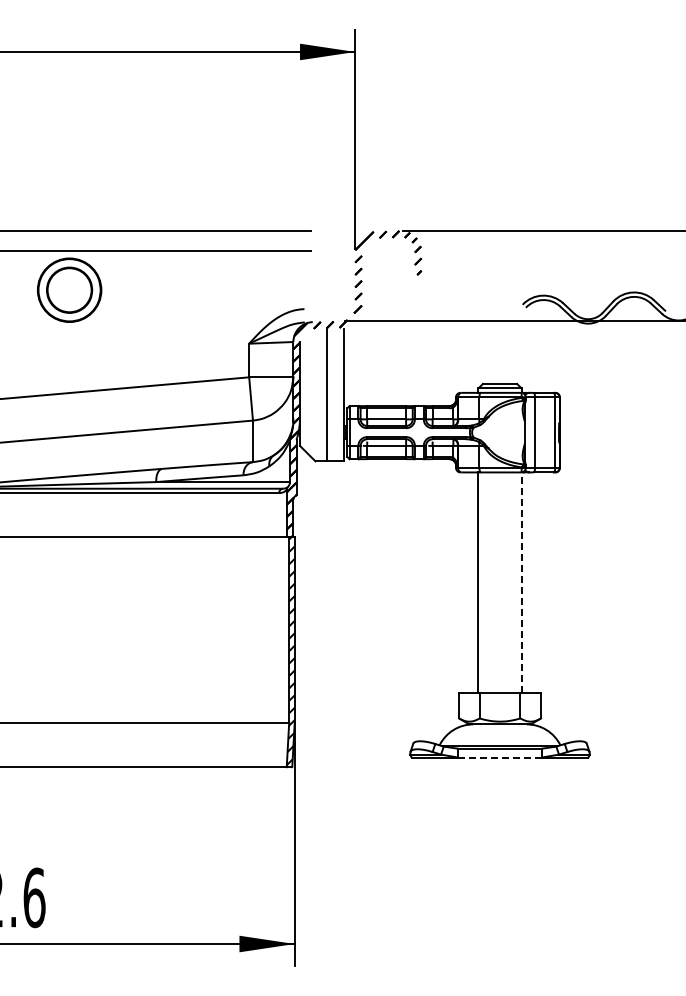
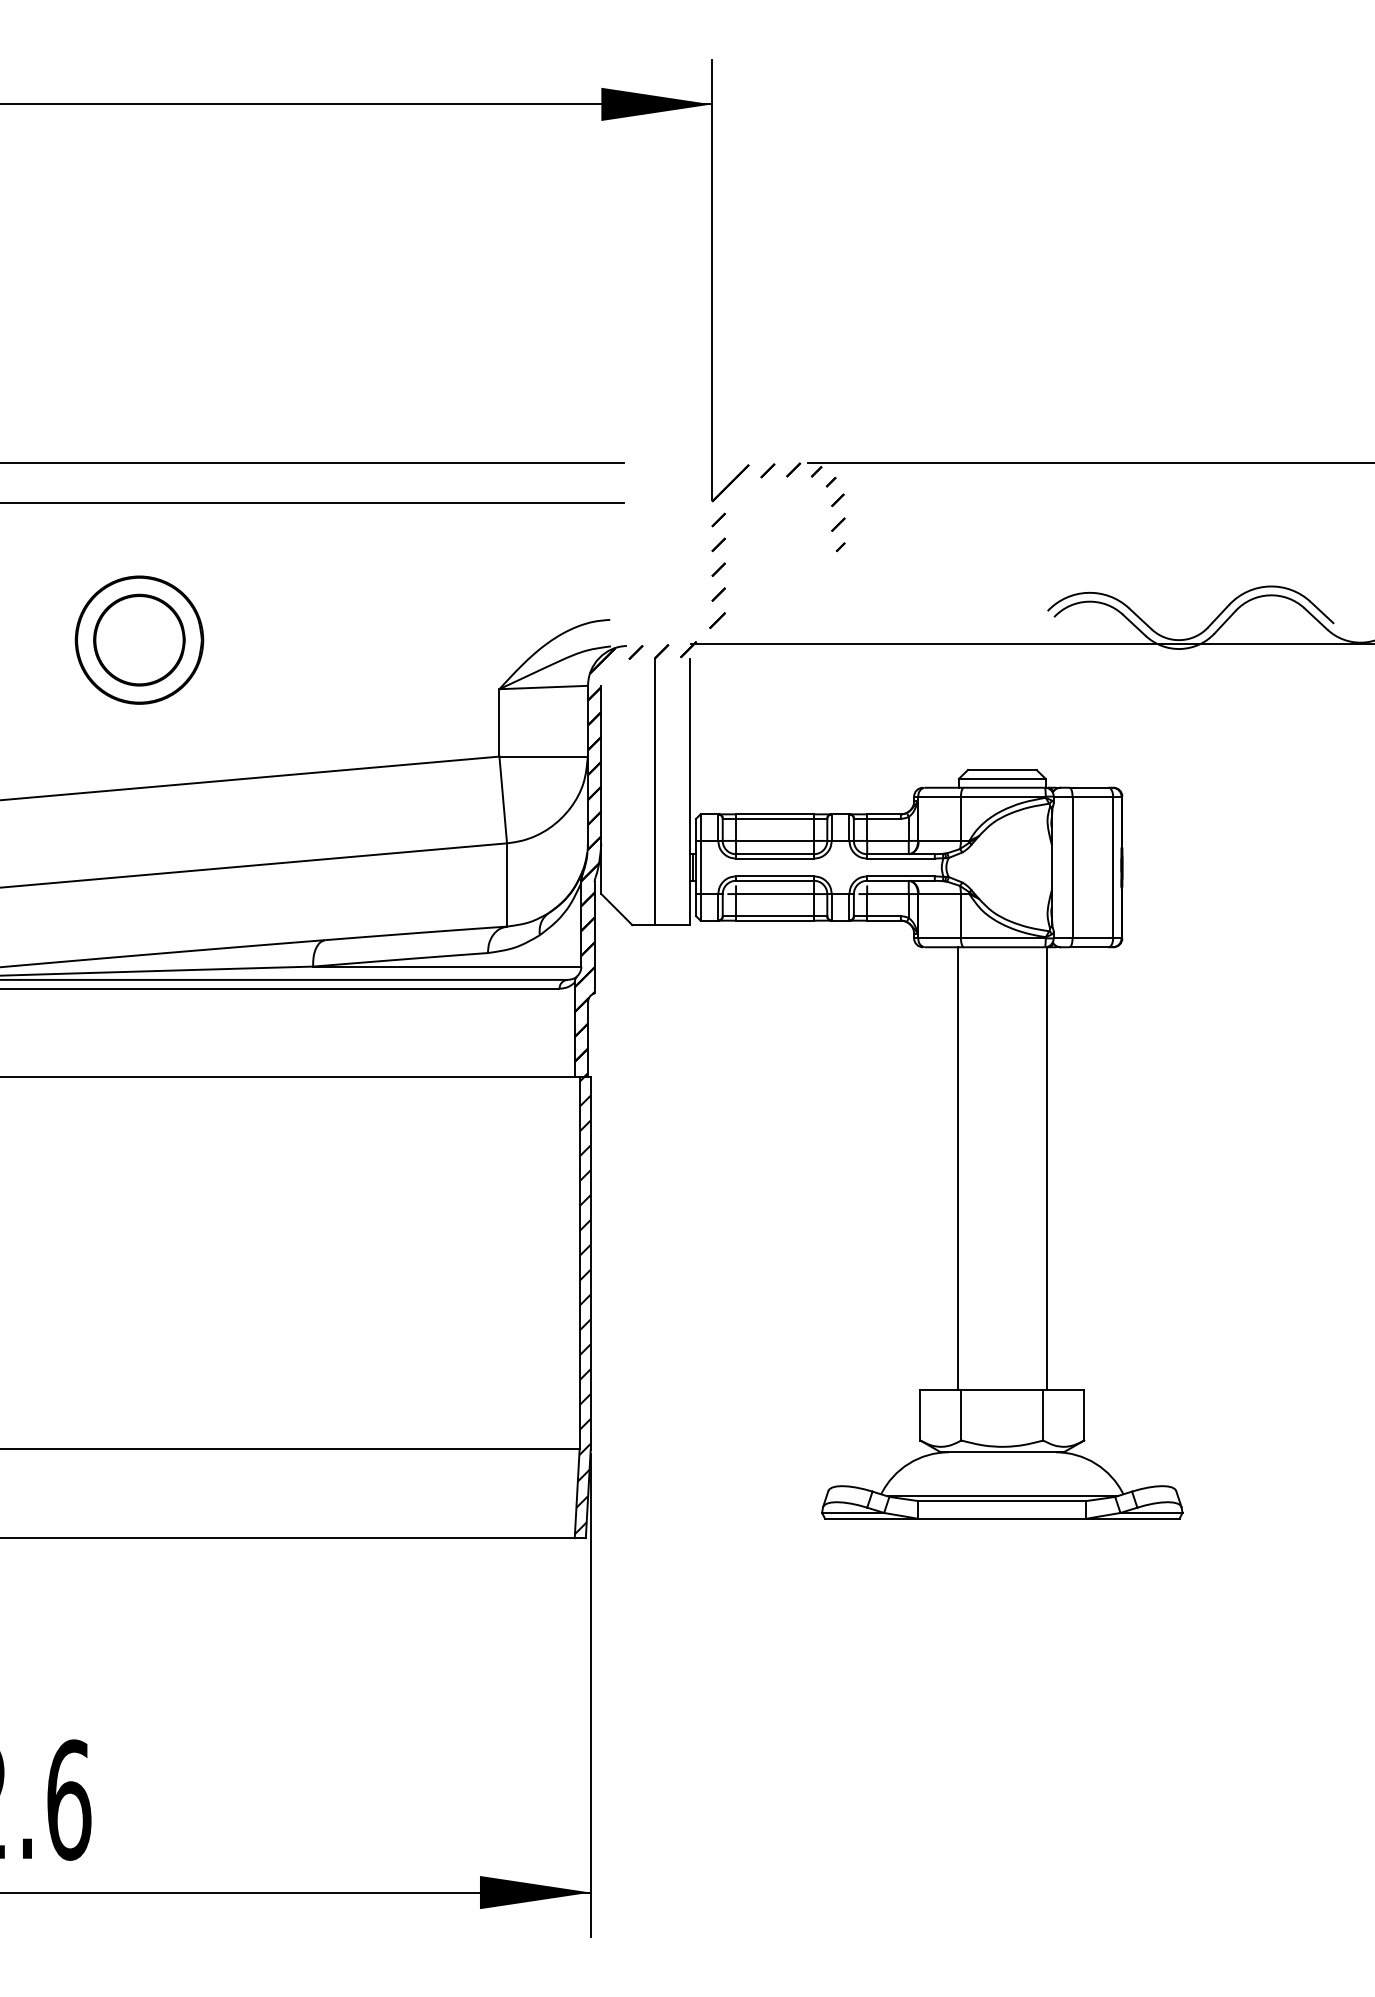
part: (69, 289) -> (139, 638), moved
line: (522, 582) -> (1047, 1167), dashed -> solid
line: (500, 757) -> (1003, 1518), dashed -> solid

